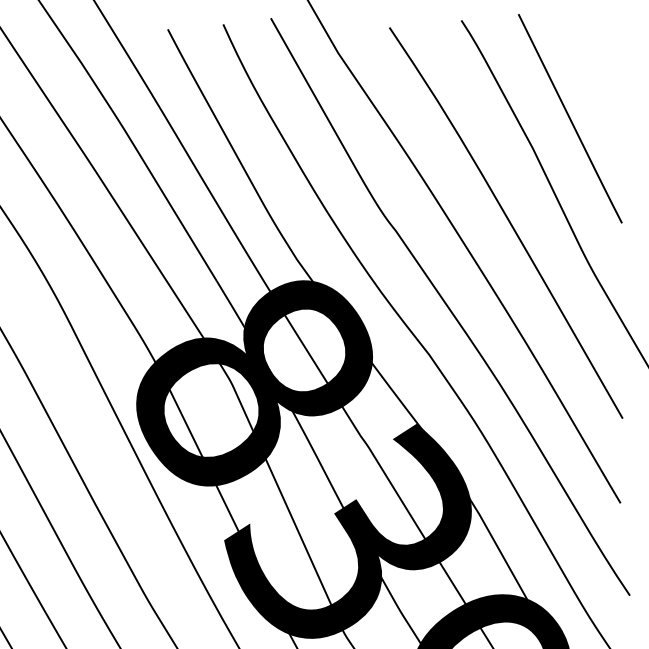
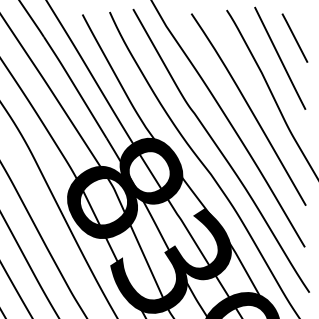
line: (599, 76) -> (294, 37), added

